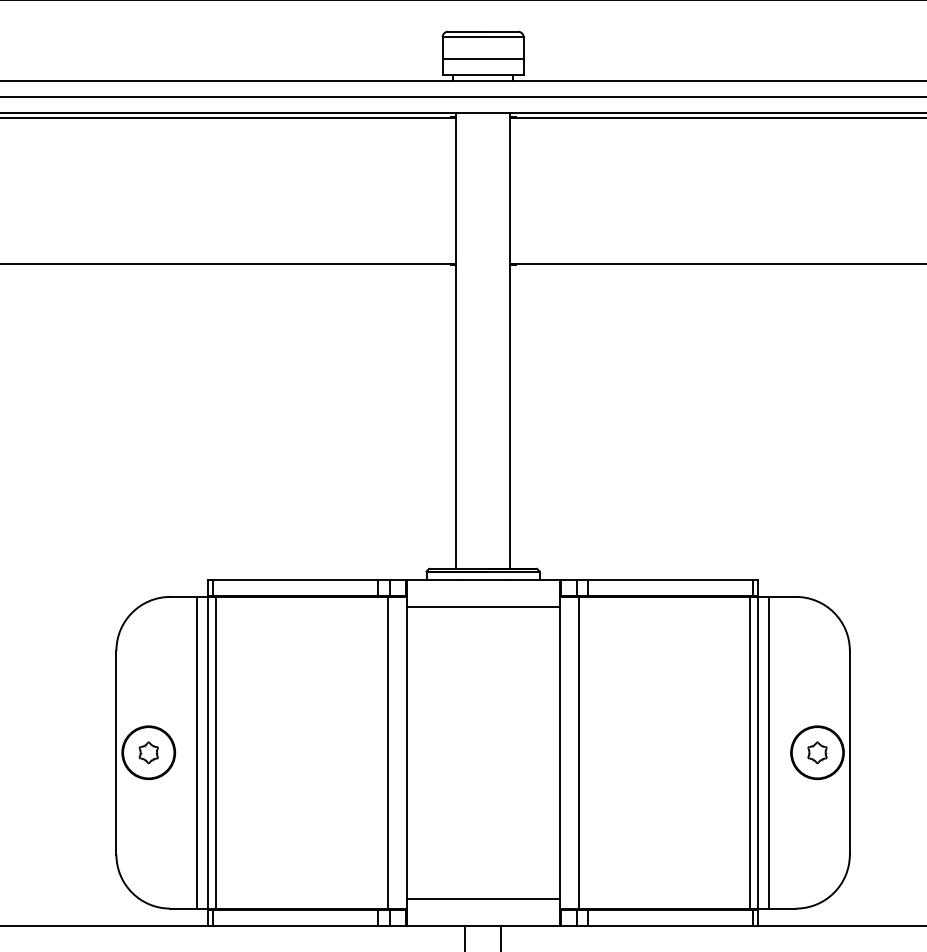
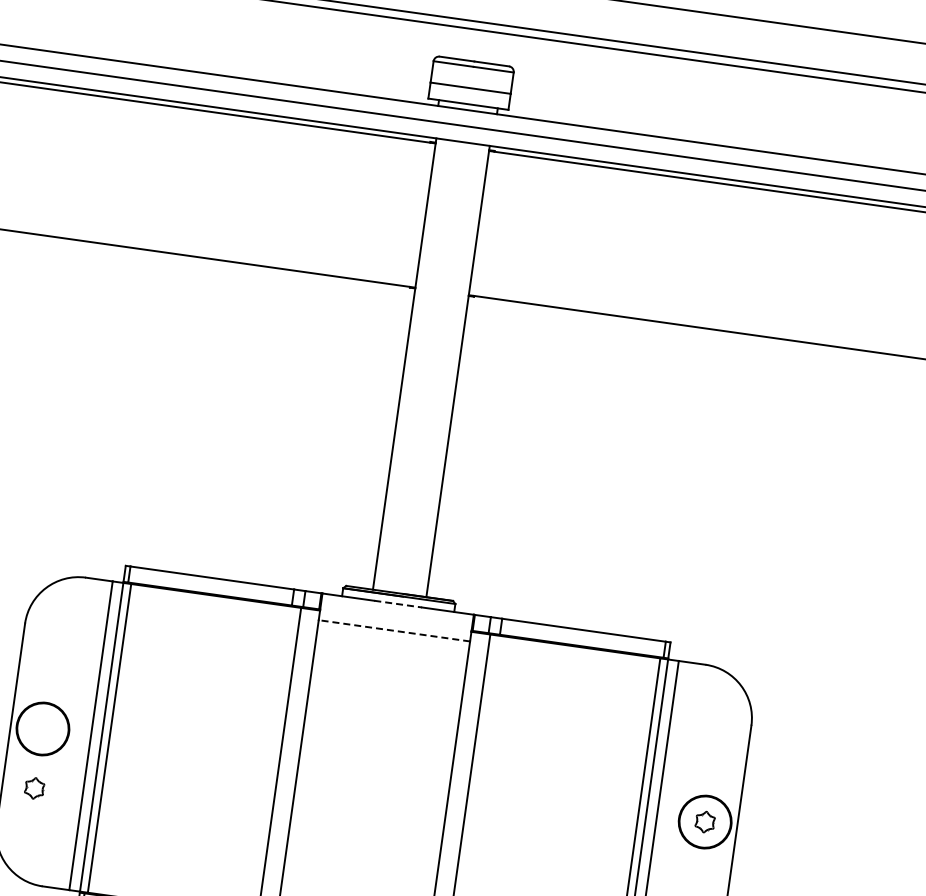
line: (483, 579) -> (398, 604), solid -> dashed
line: (482, 606) -> (393, 630), solid -> dashed
part: (148, 752) -> (34, 788), moved

